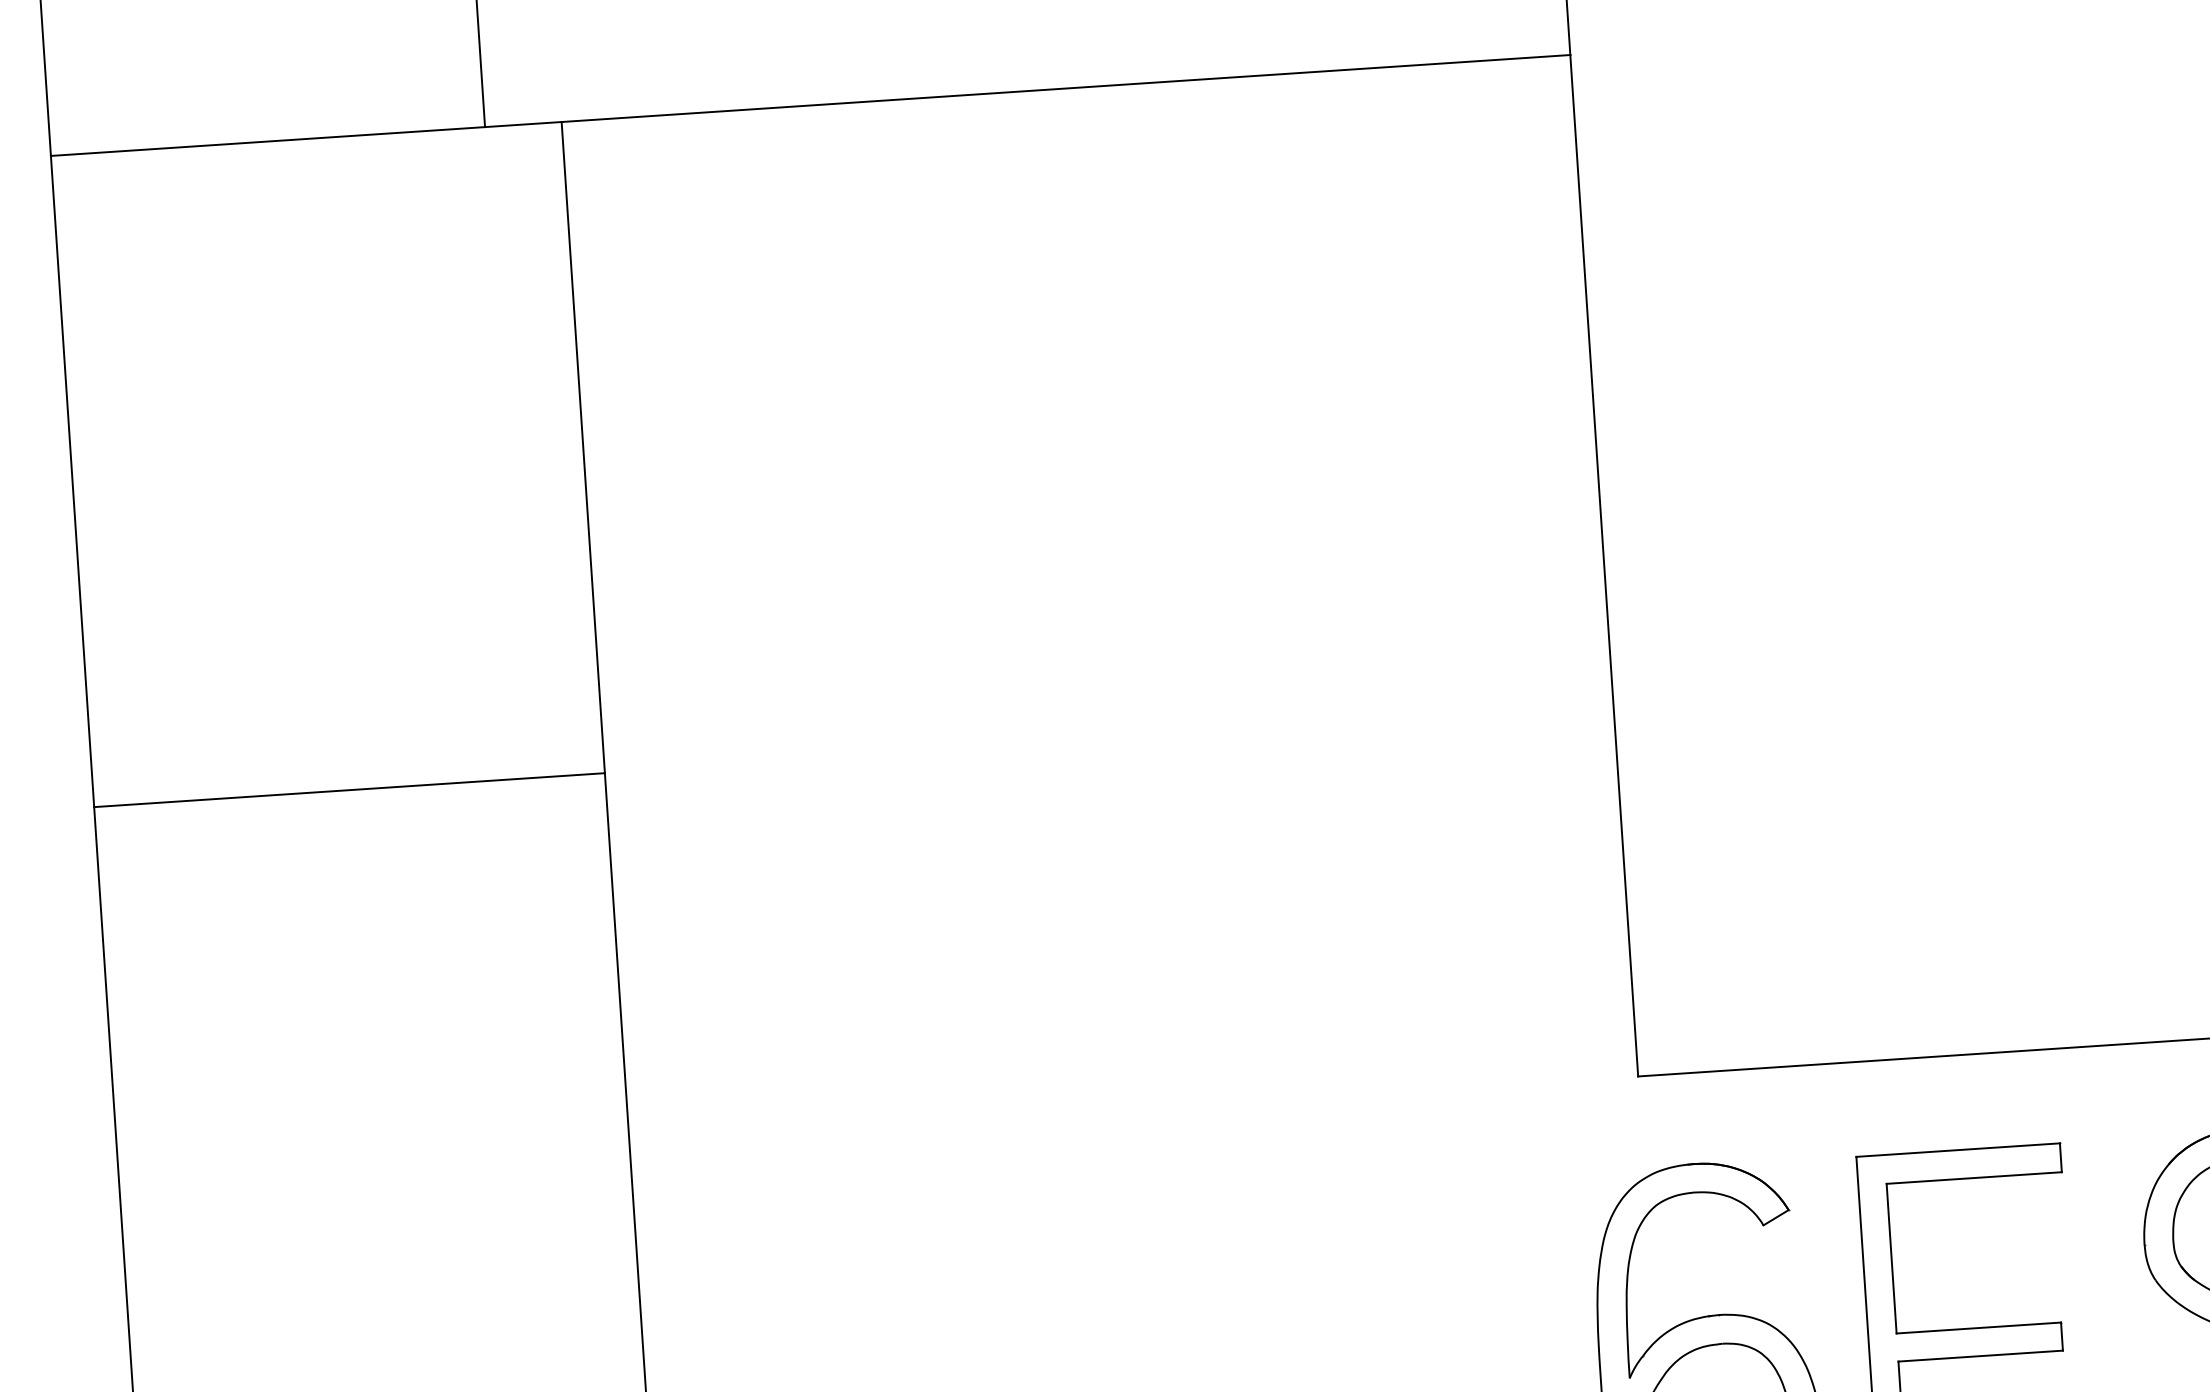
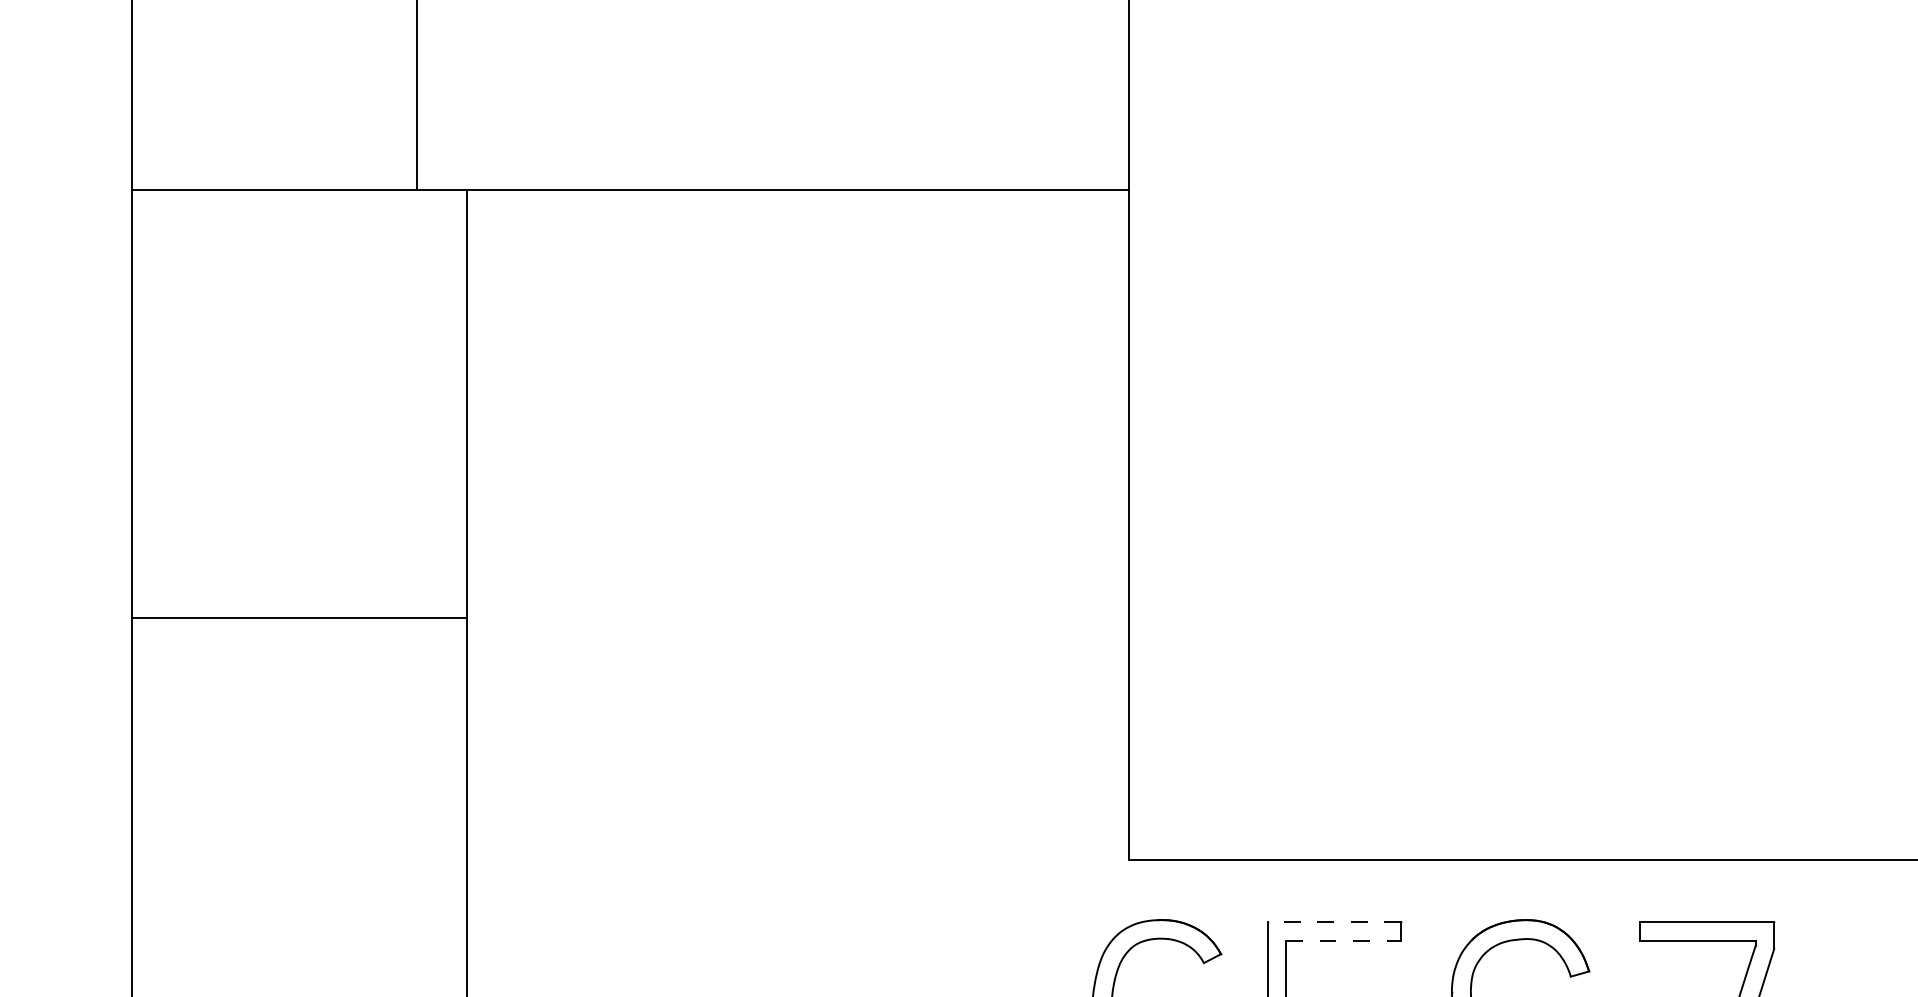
line: (1958, 1150) -> (1334, 922), solid -> dashed
line: (1975, 1178) -> (1344, 941), solid -> dashed

